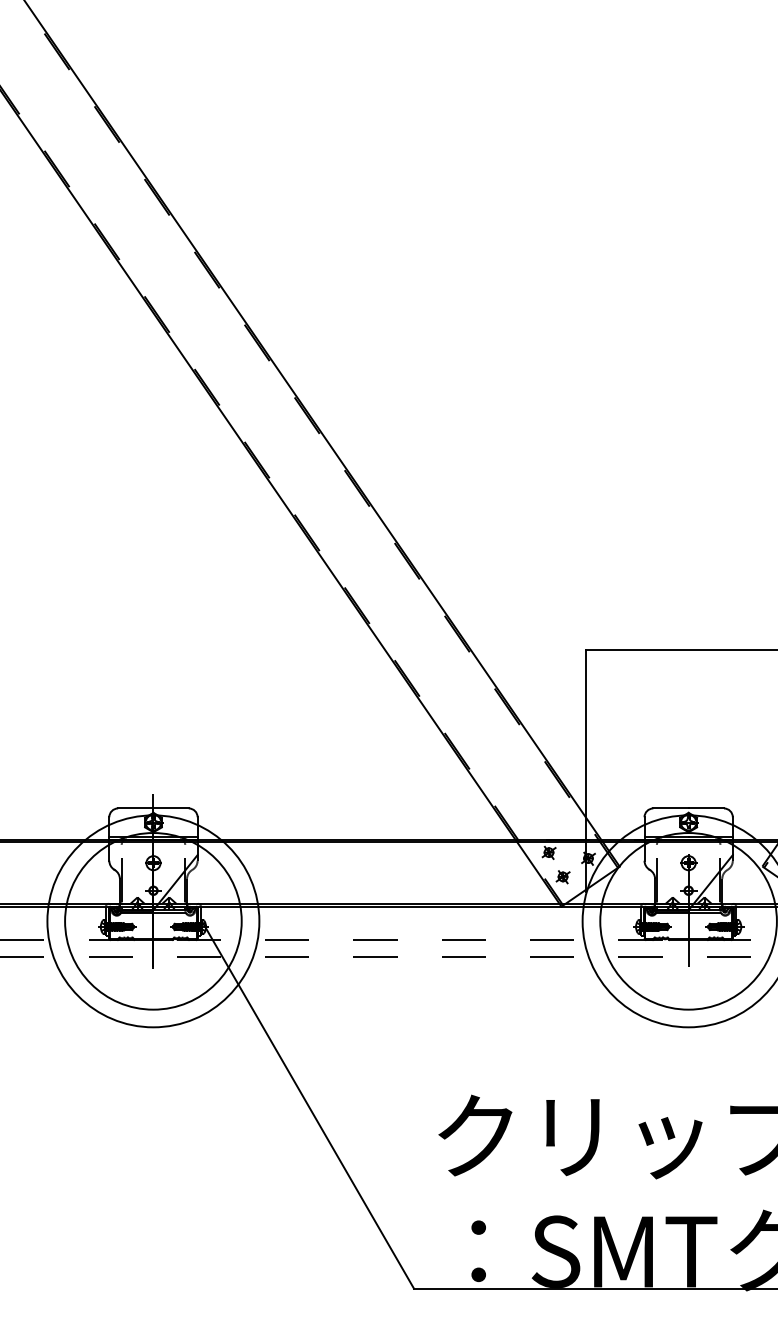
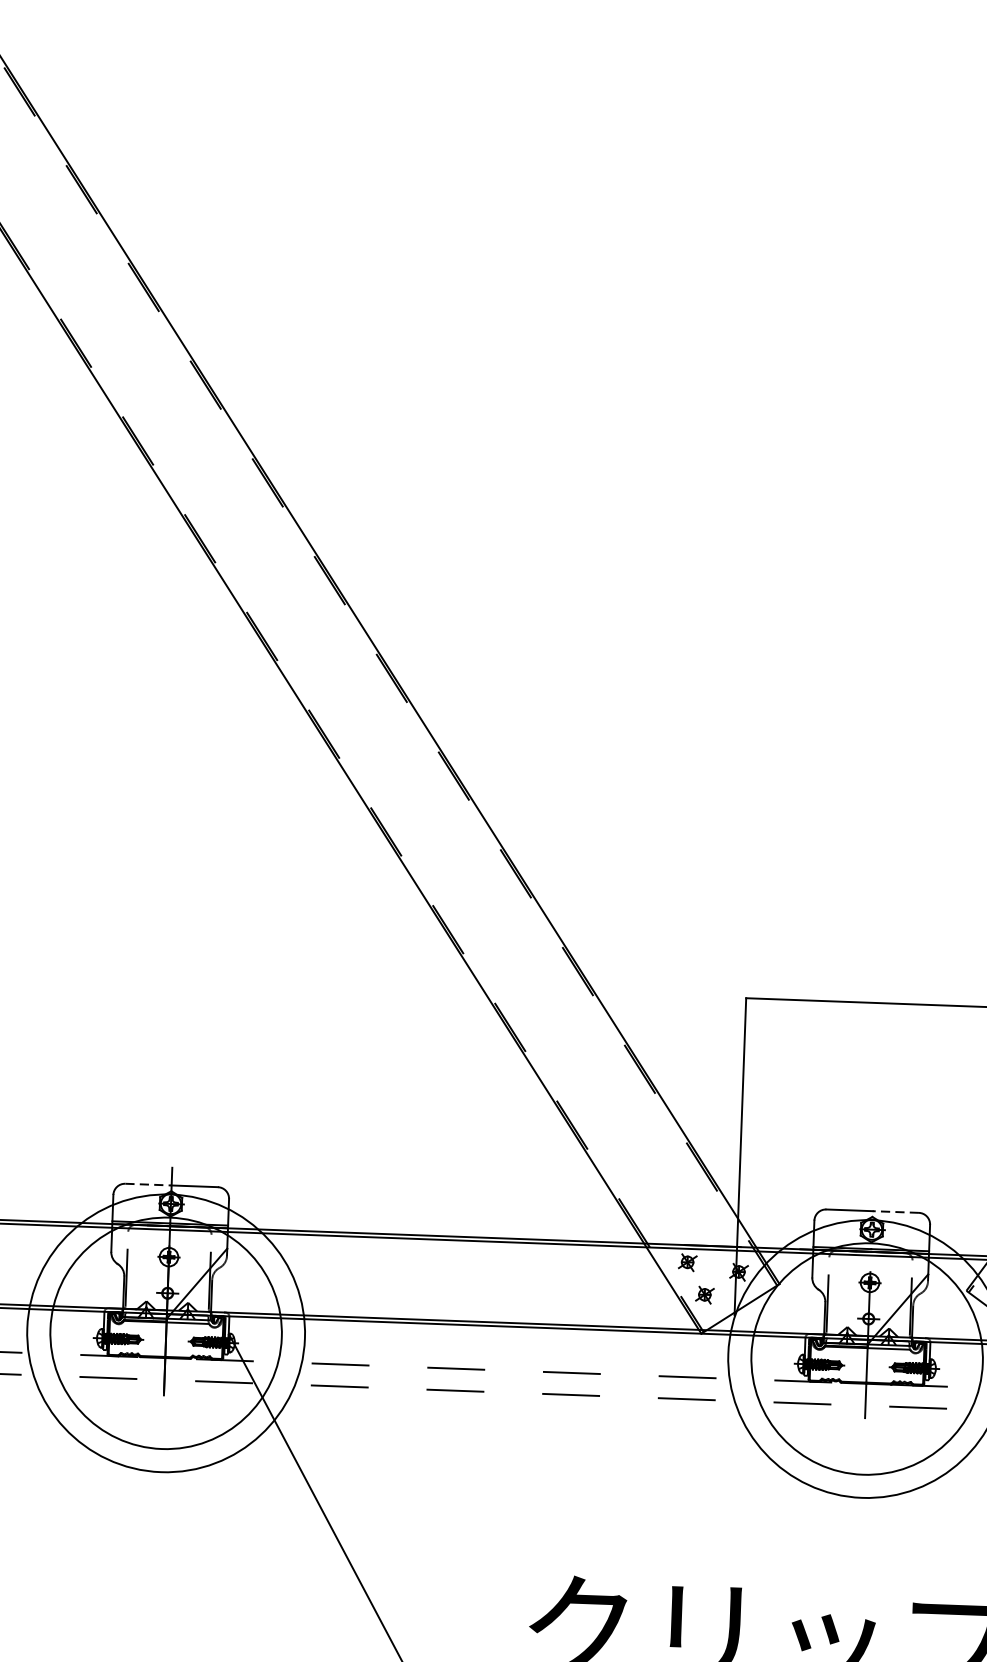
line: (135, 808) -> (148, 1184), solid -> dashed
line: (706, 808) -> (896, 1212), solid -> dashed

